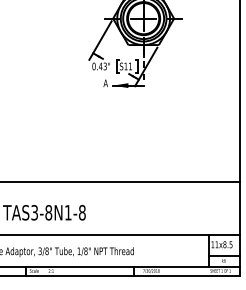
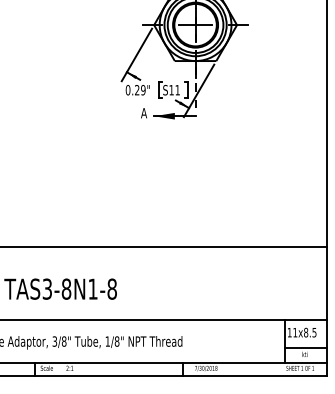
text: (102, 66) -> (139, 90), 0.43" -> 0.29"

